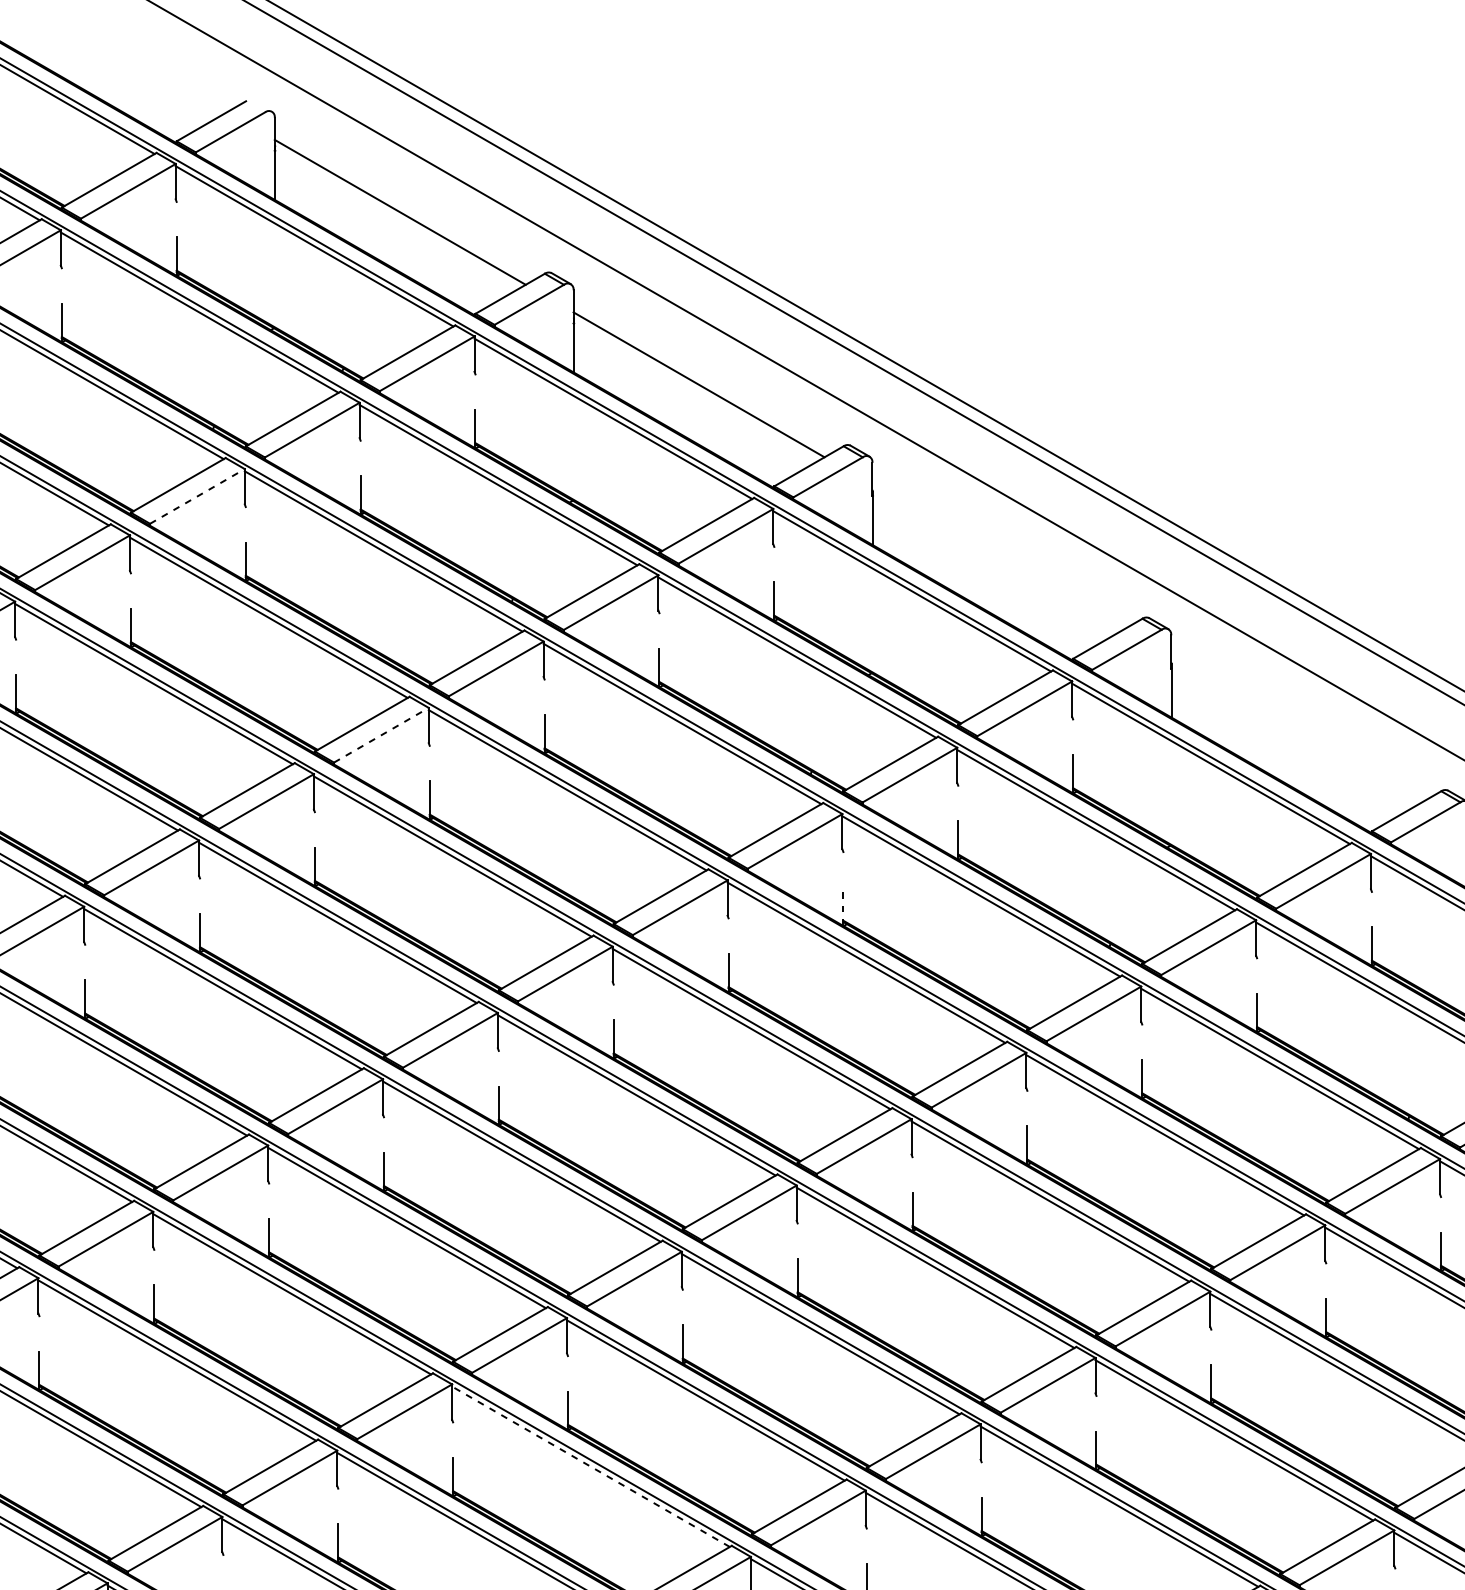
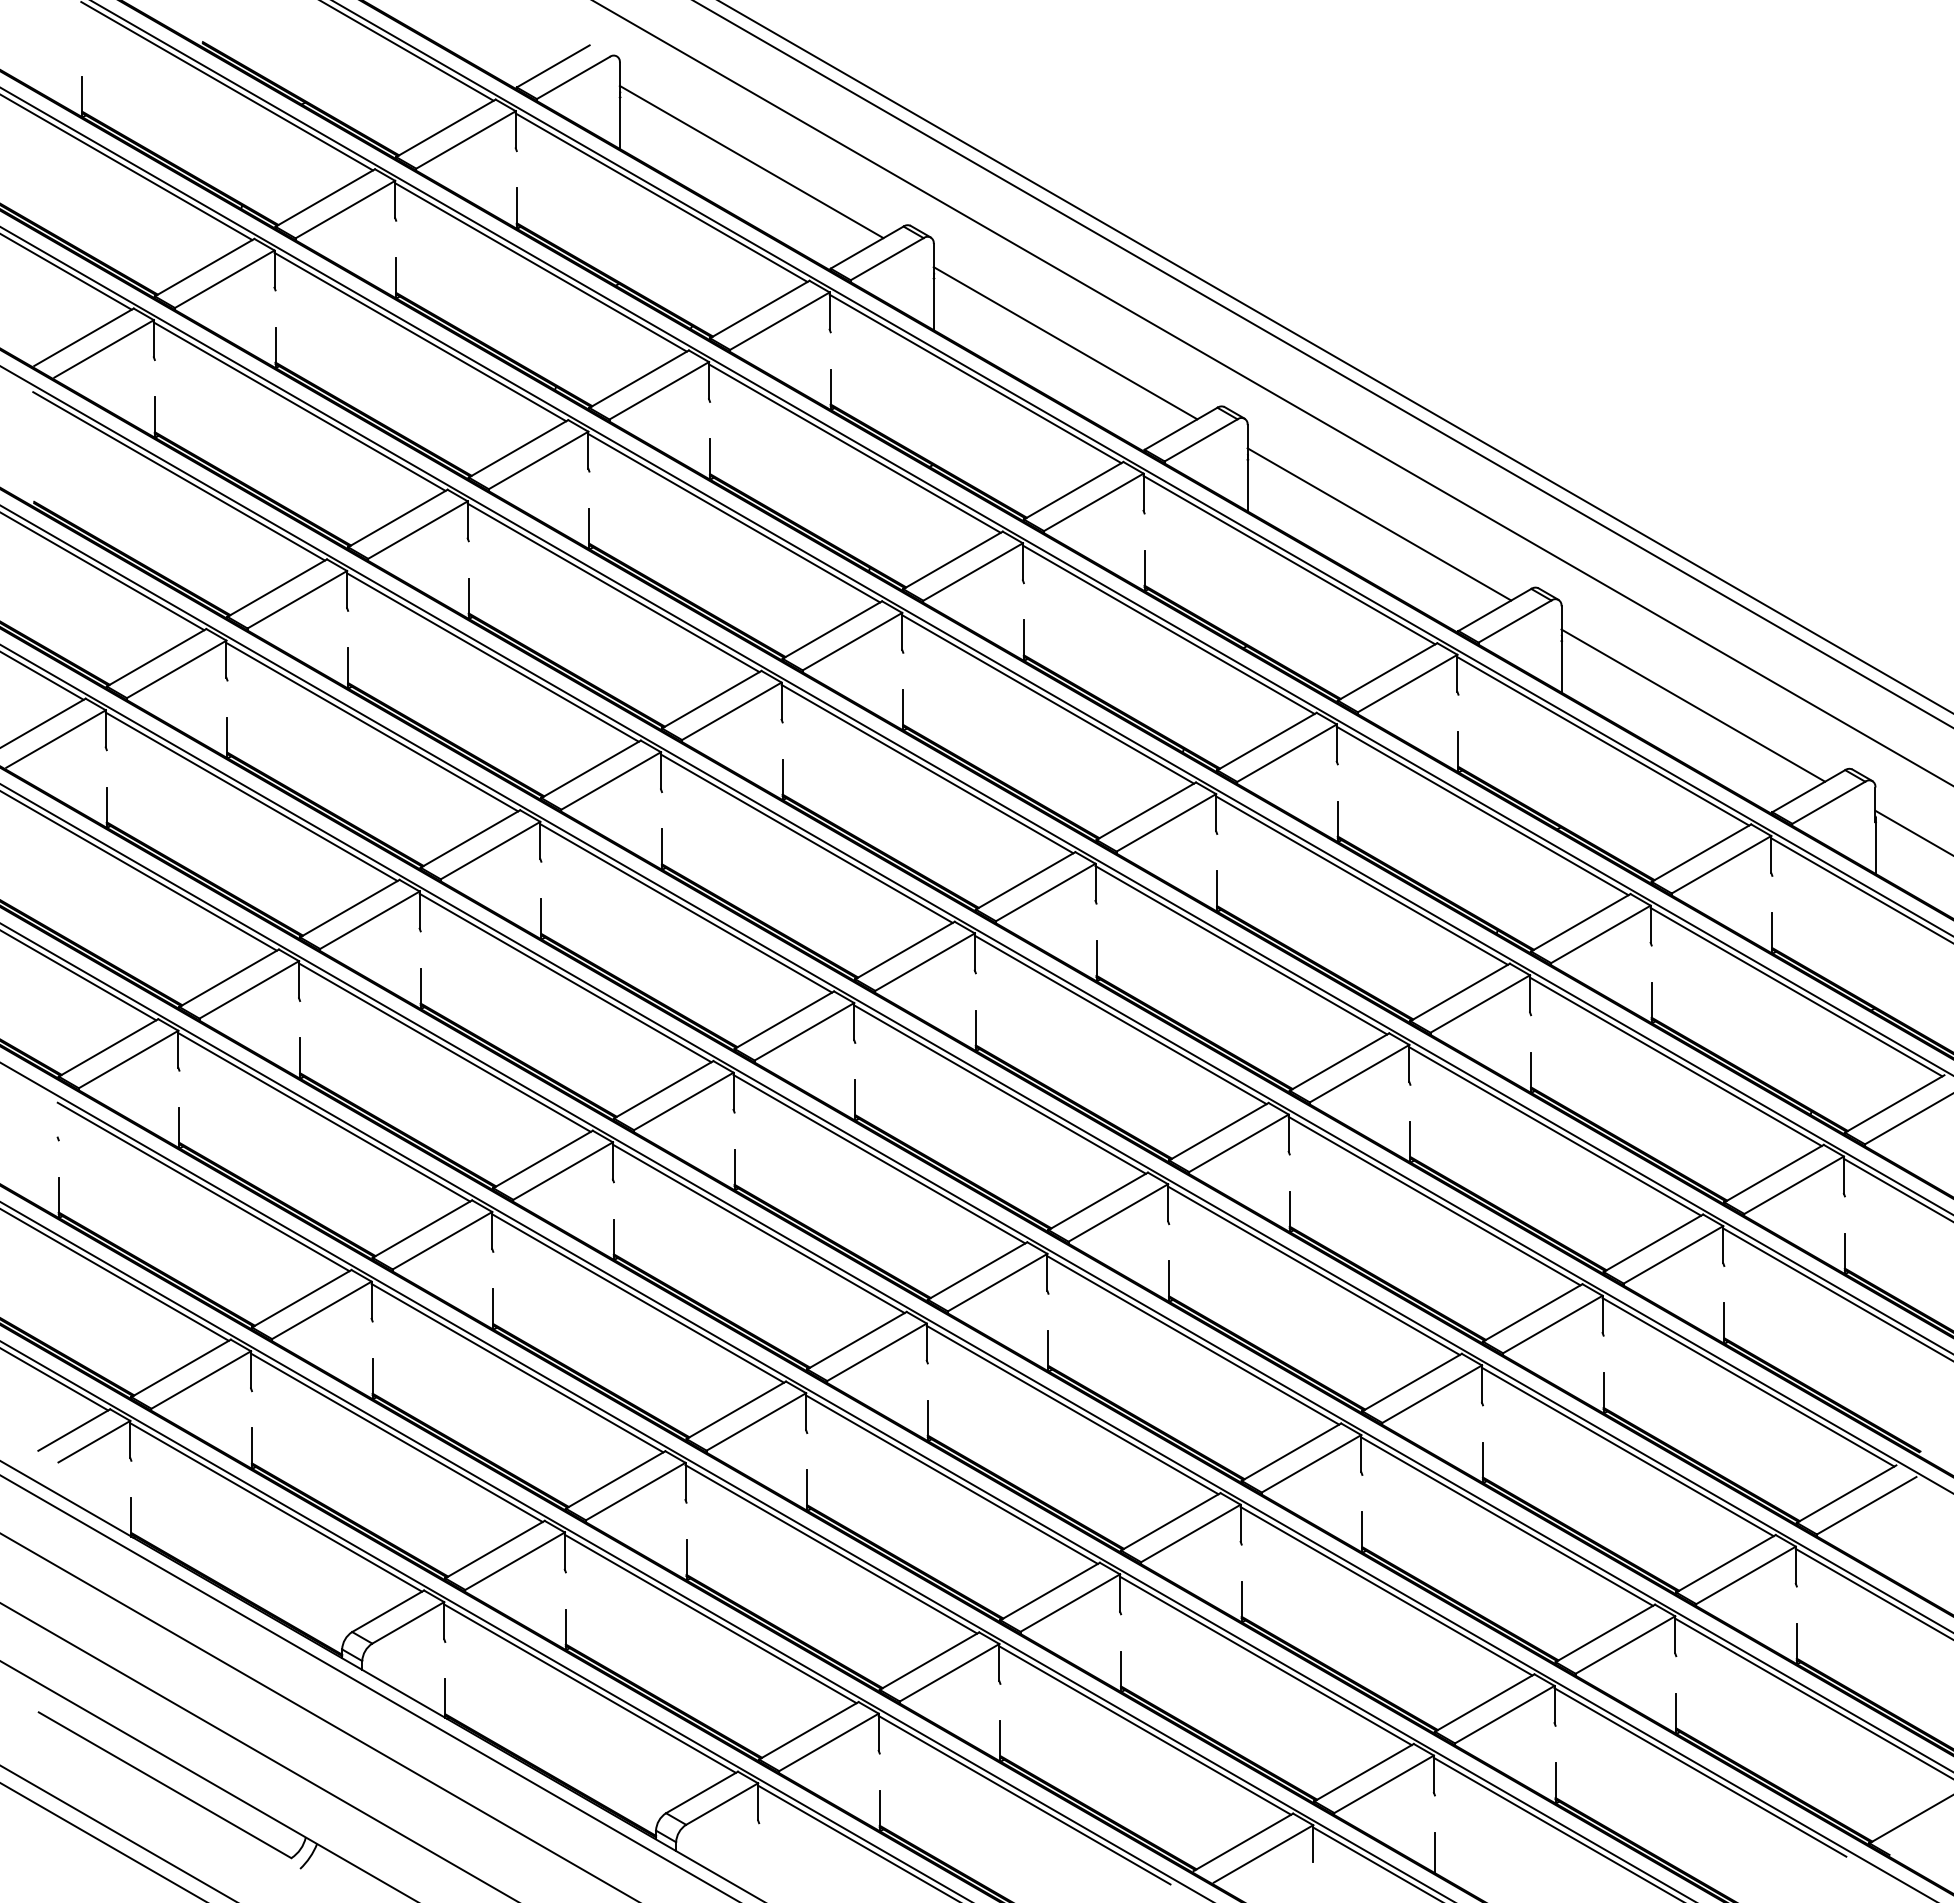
line: (198, 496) -> (539, 460), dashed -> solid
line: (997, 557) -> (1379, 524), added
line: (1296, 729) -> (1693, 705), added
line: (382, 735) -> (732, 711), dashed -> solid
line: (843, 905) -> (1217, 890), dashed -> solid
line: (590, 1466) -> (951, 1479), dashed -> solid

